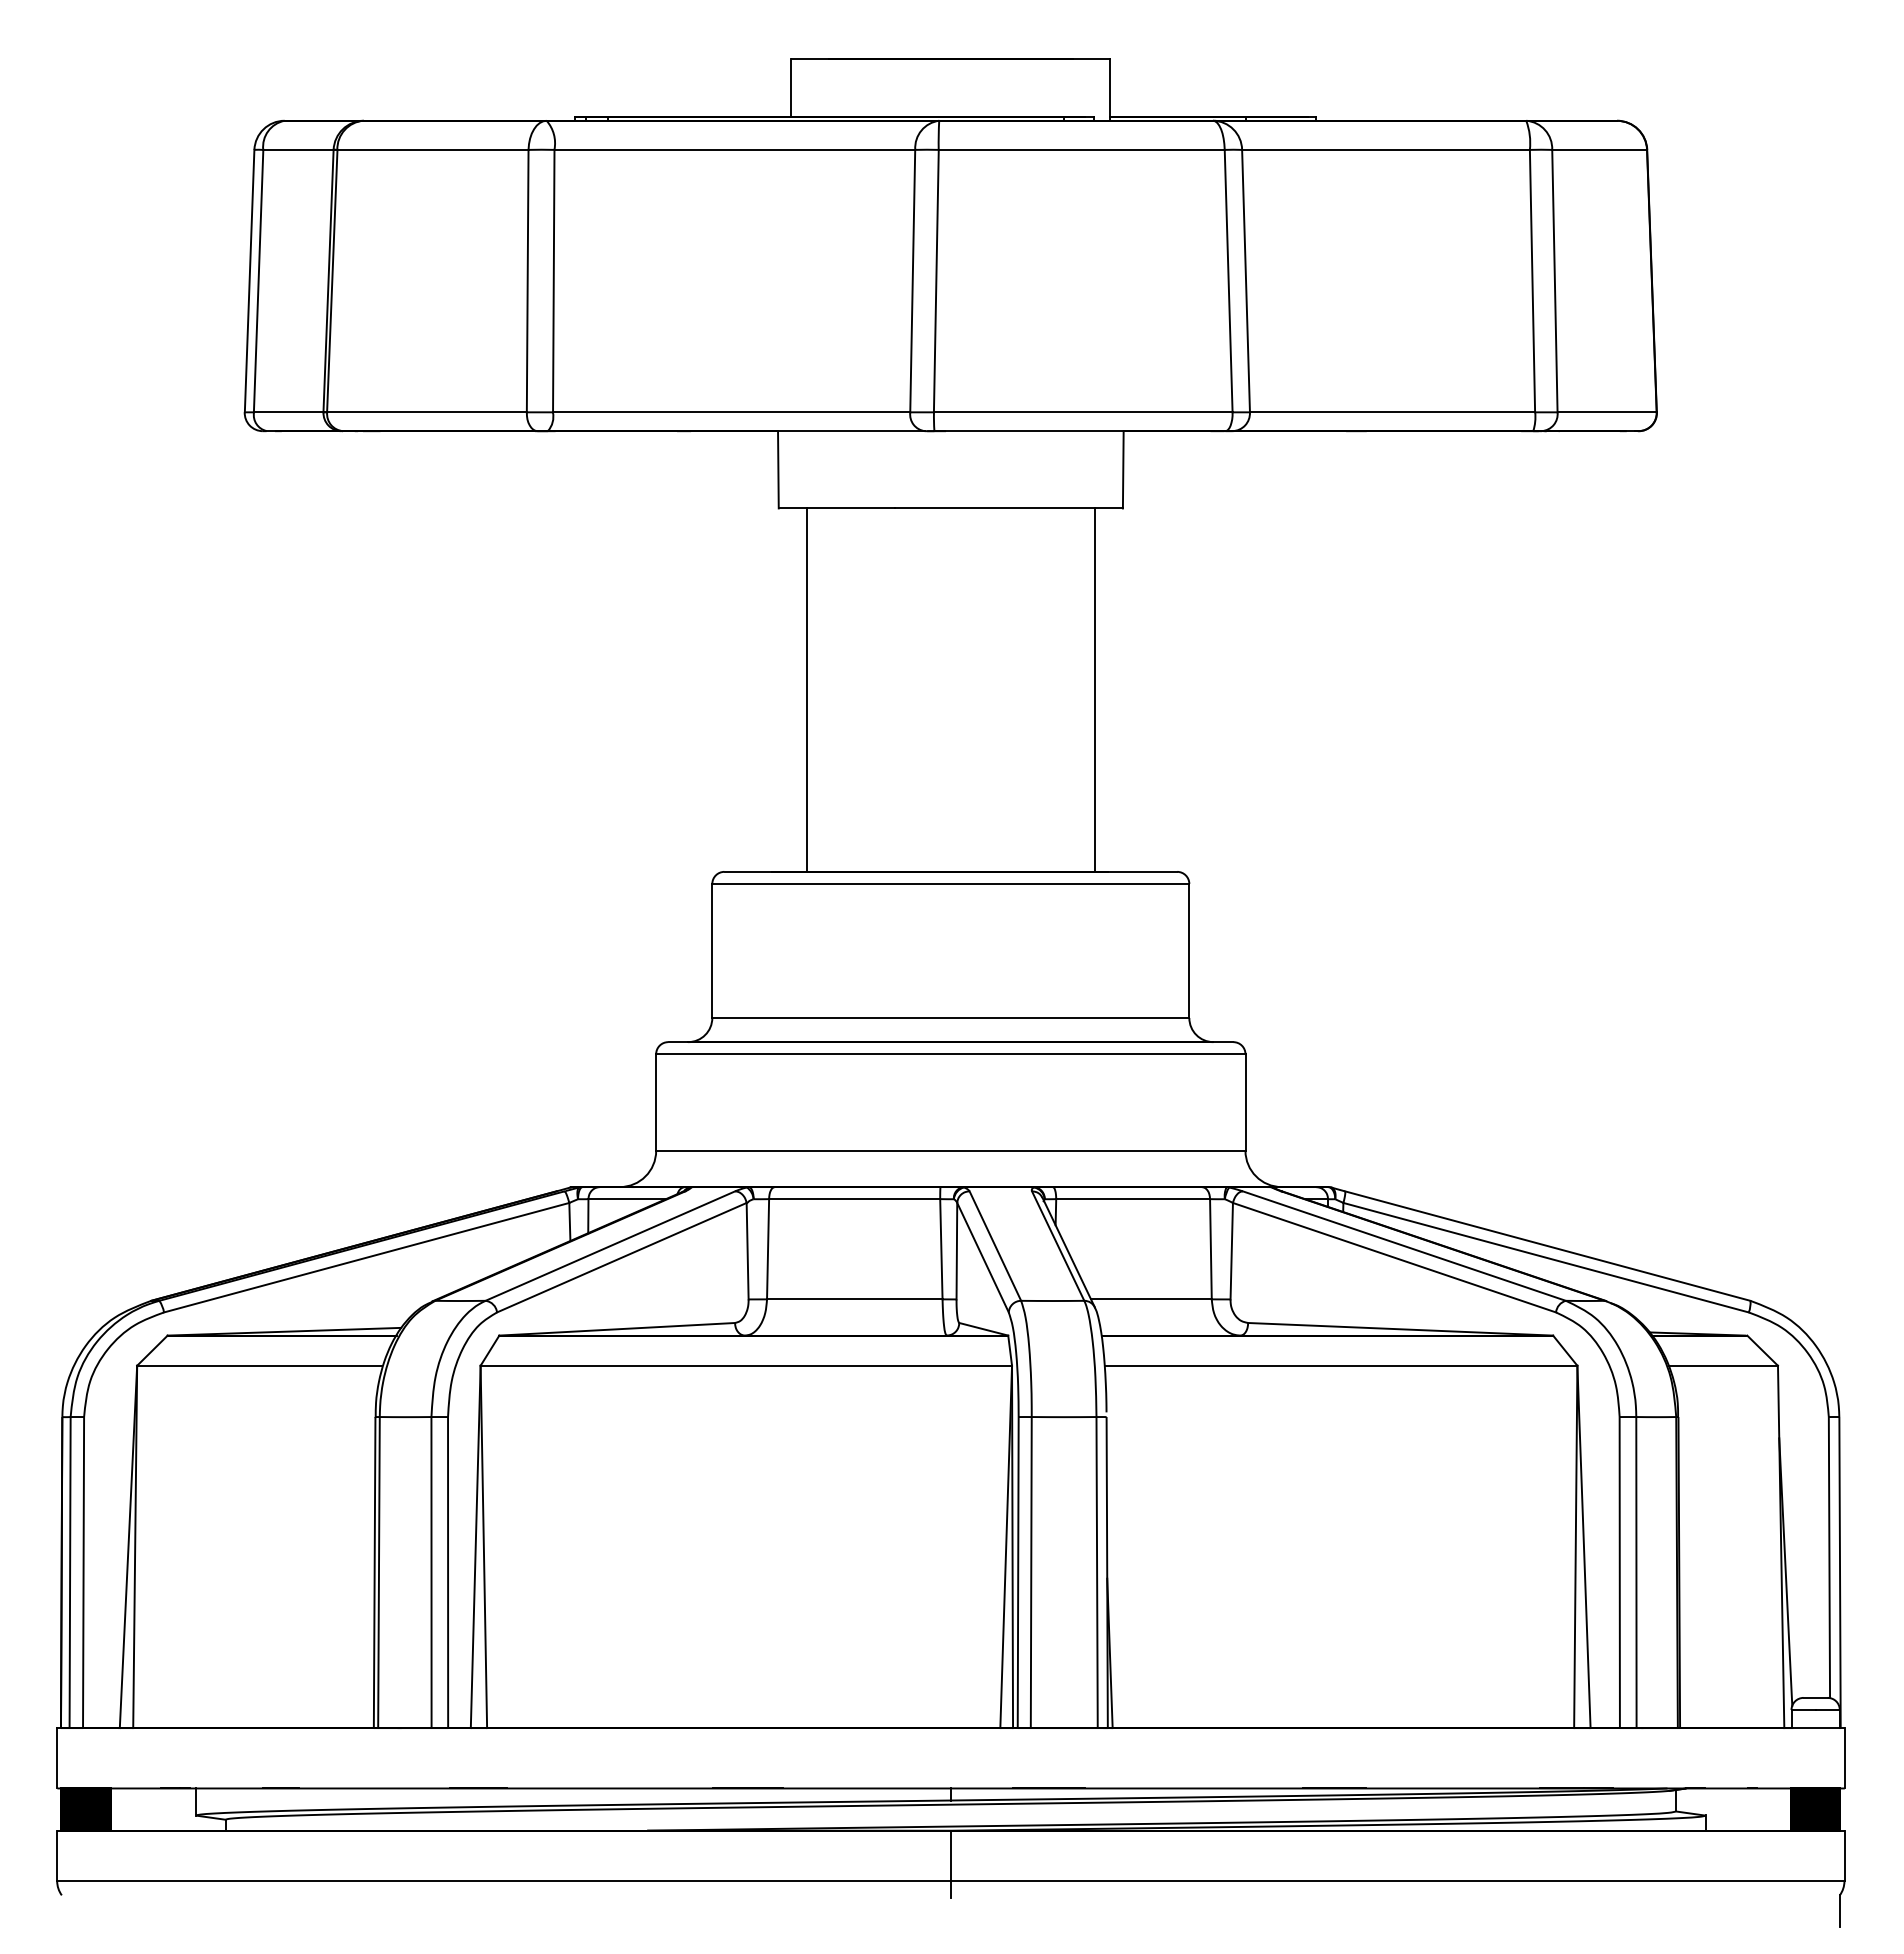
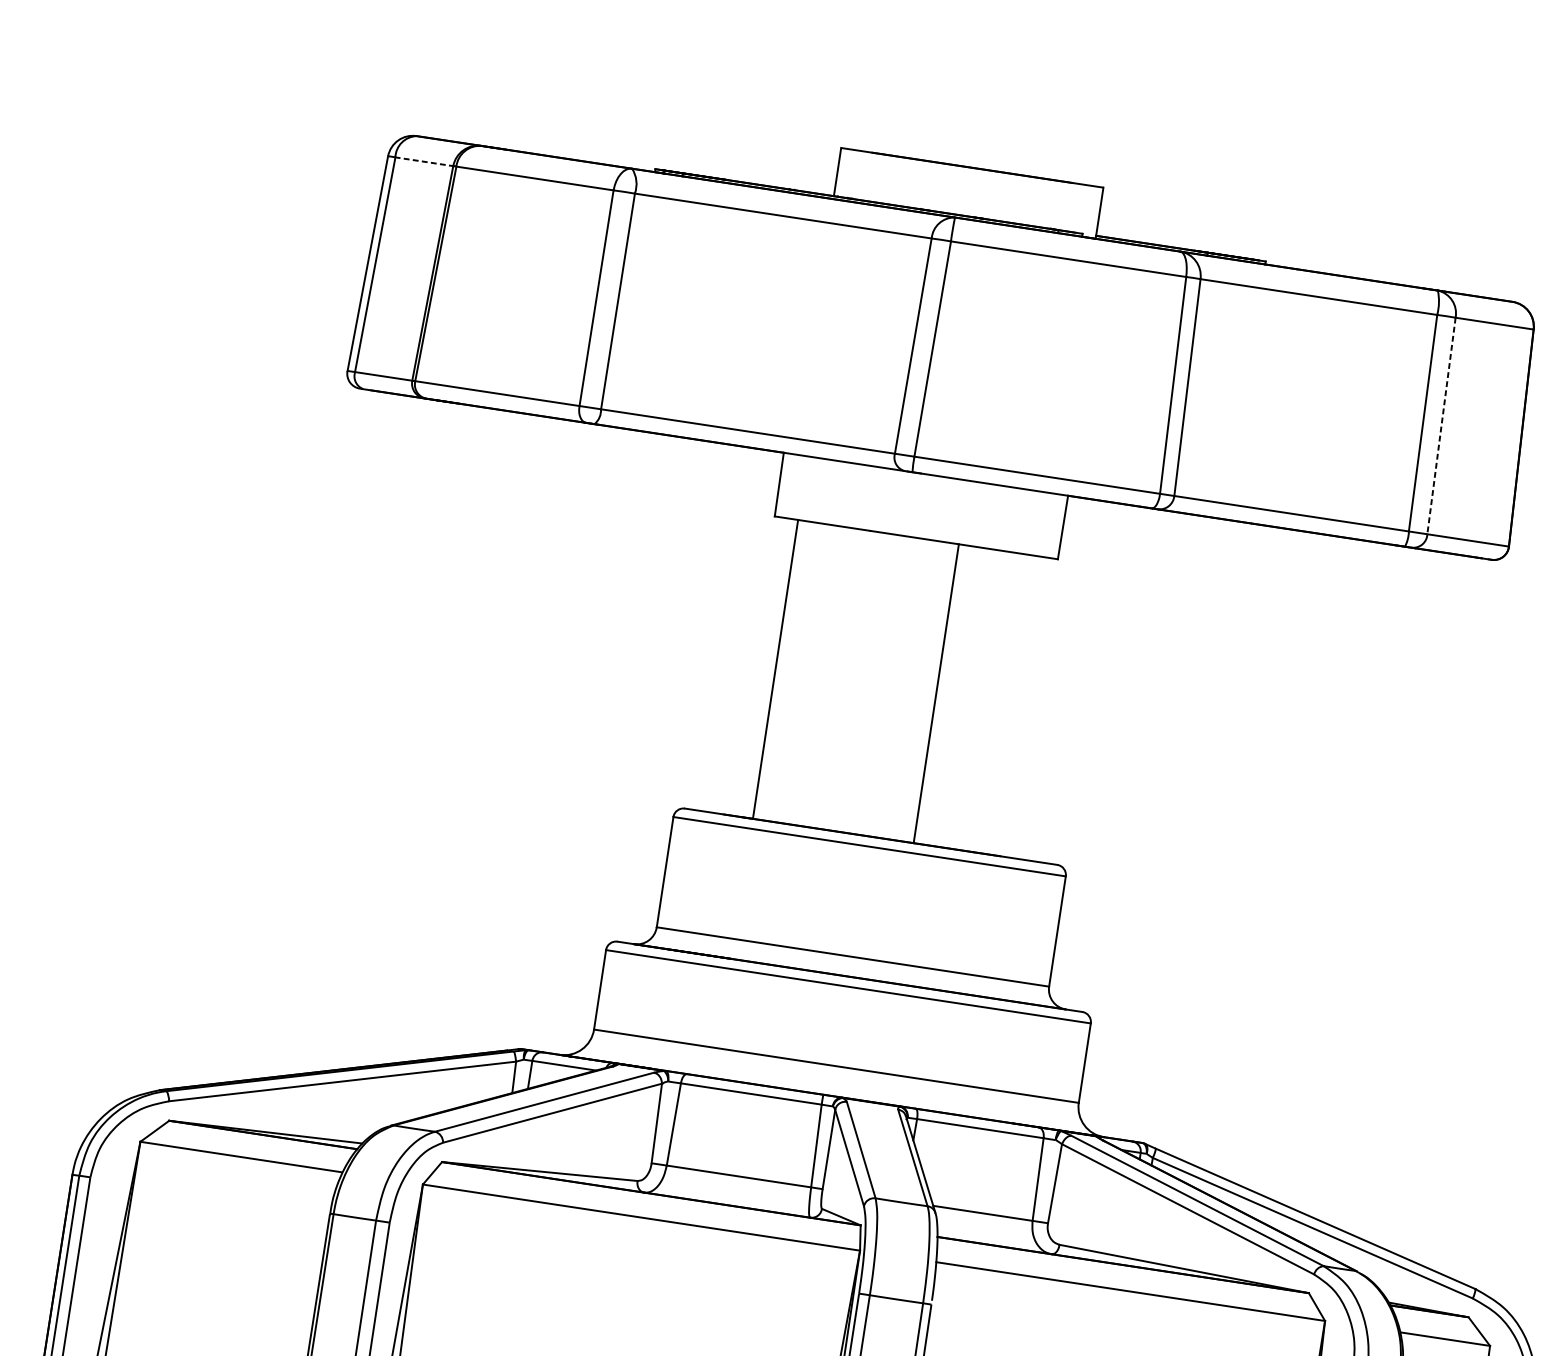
line: (298, 149) -> (424, 161), solid -> dashed
line: (1554, 281) -> (1441, 426), solid -> dashed
line: (1094, 689) -> (936, 693), moved

